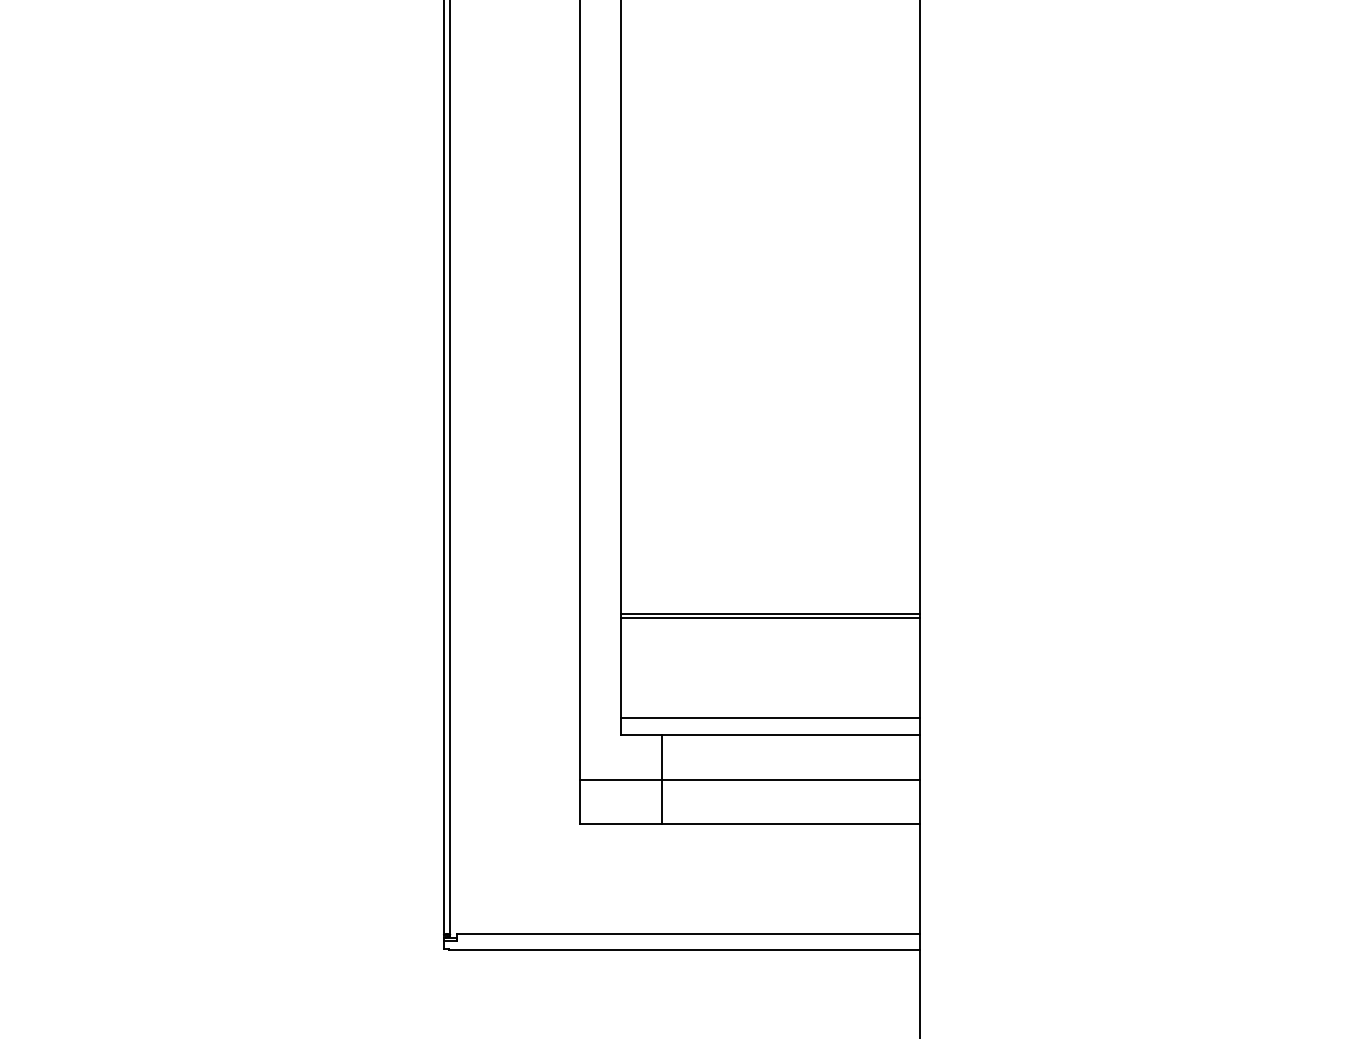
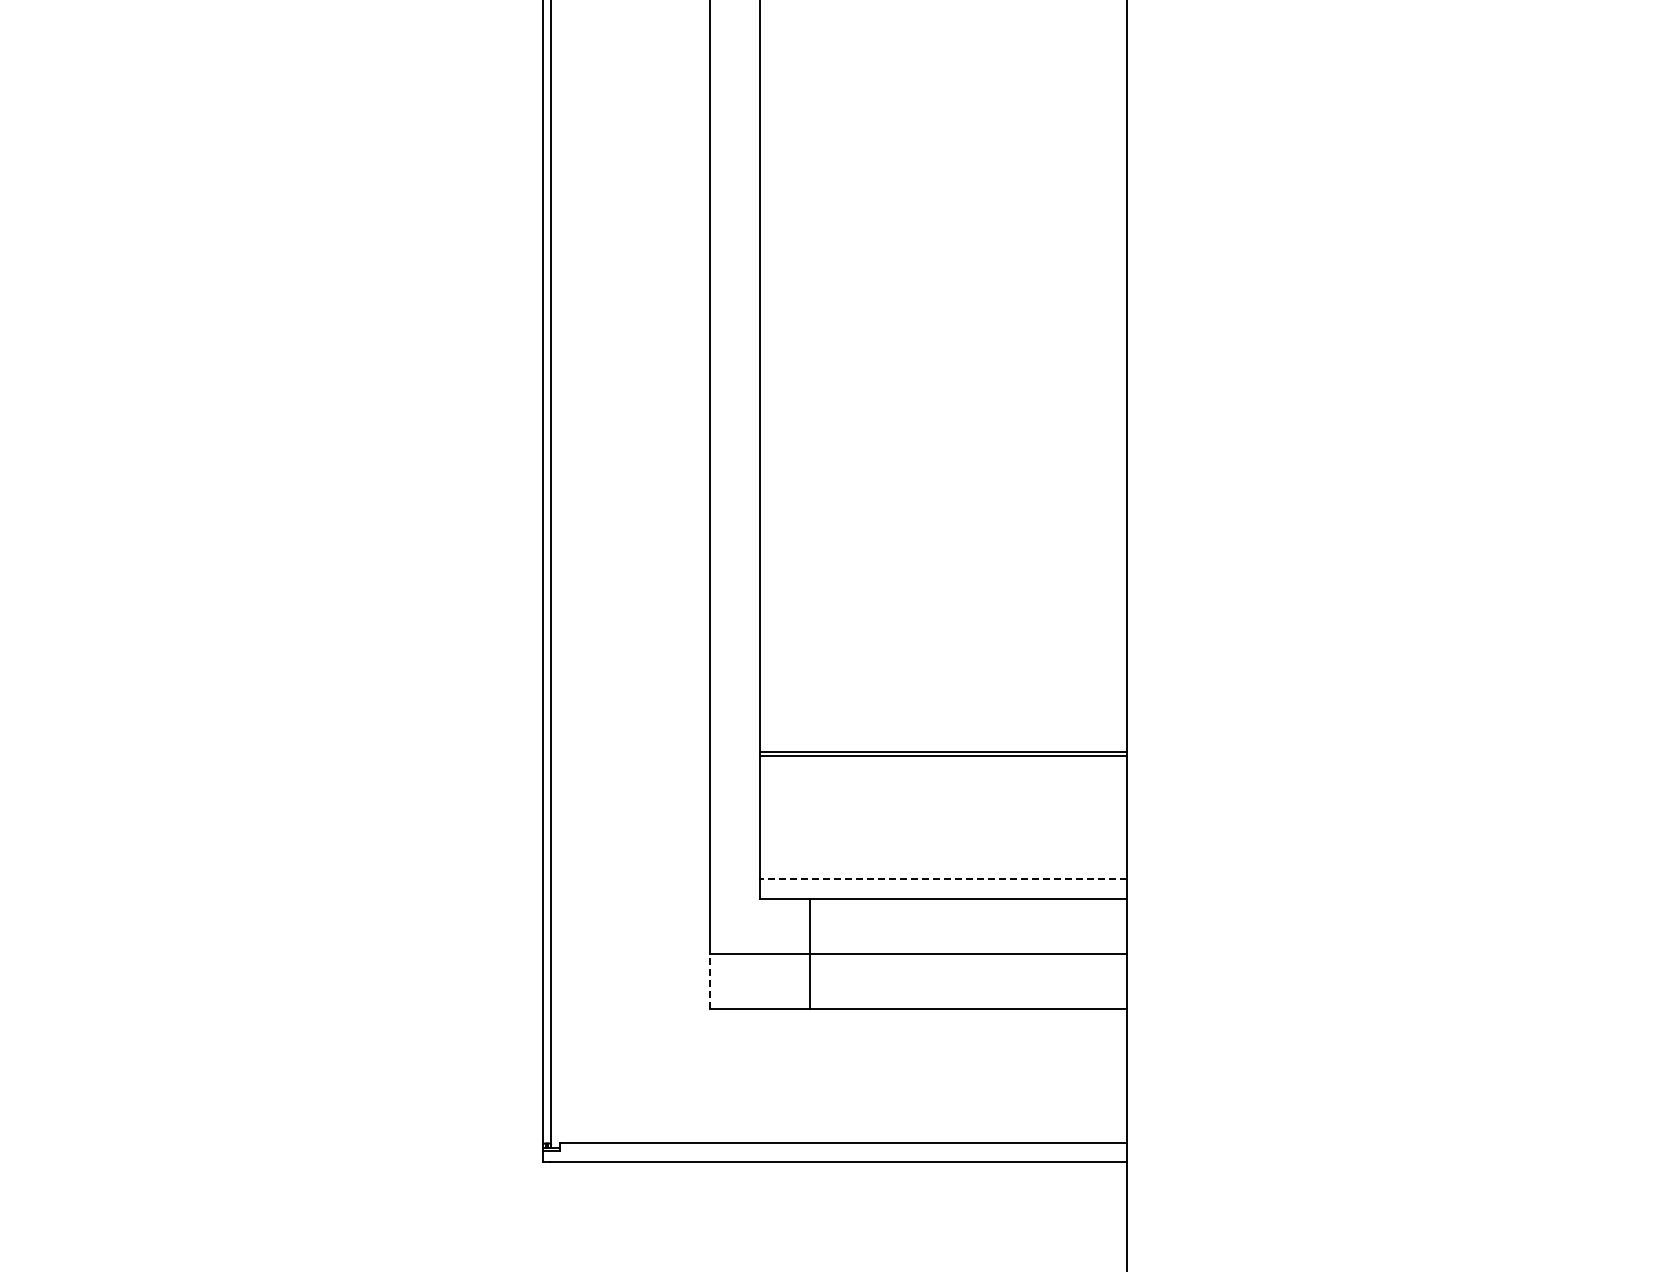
line: (770, 717) -> (942, 878), solid -> dashed
line: (579, 800) -> (709, 980), solid -> dashed

